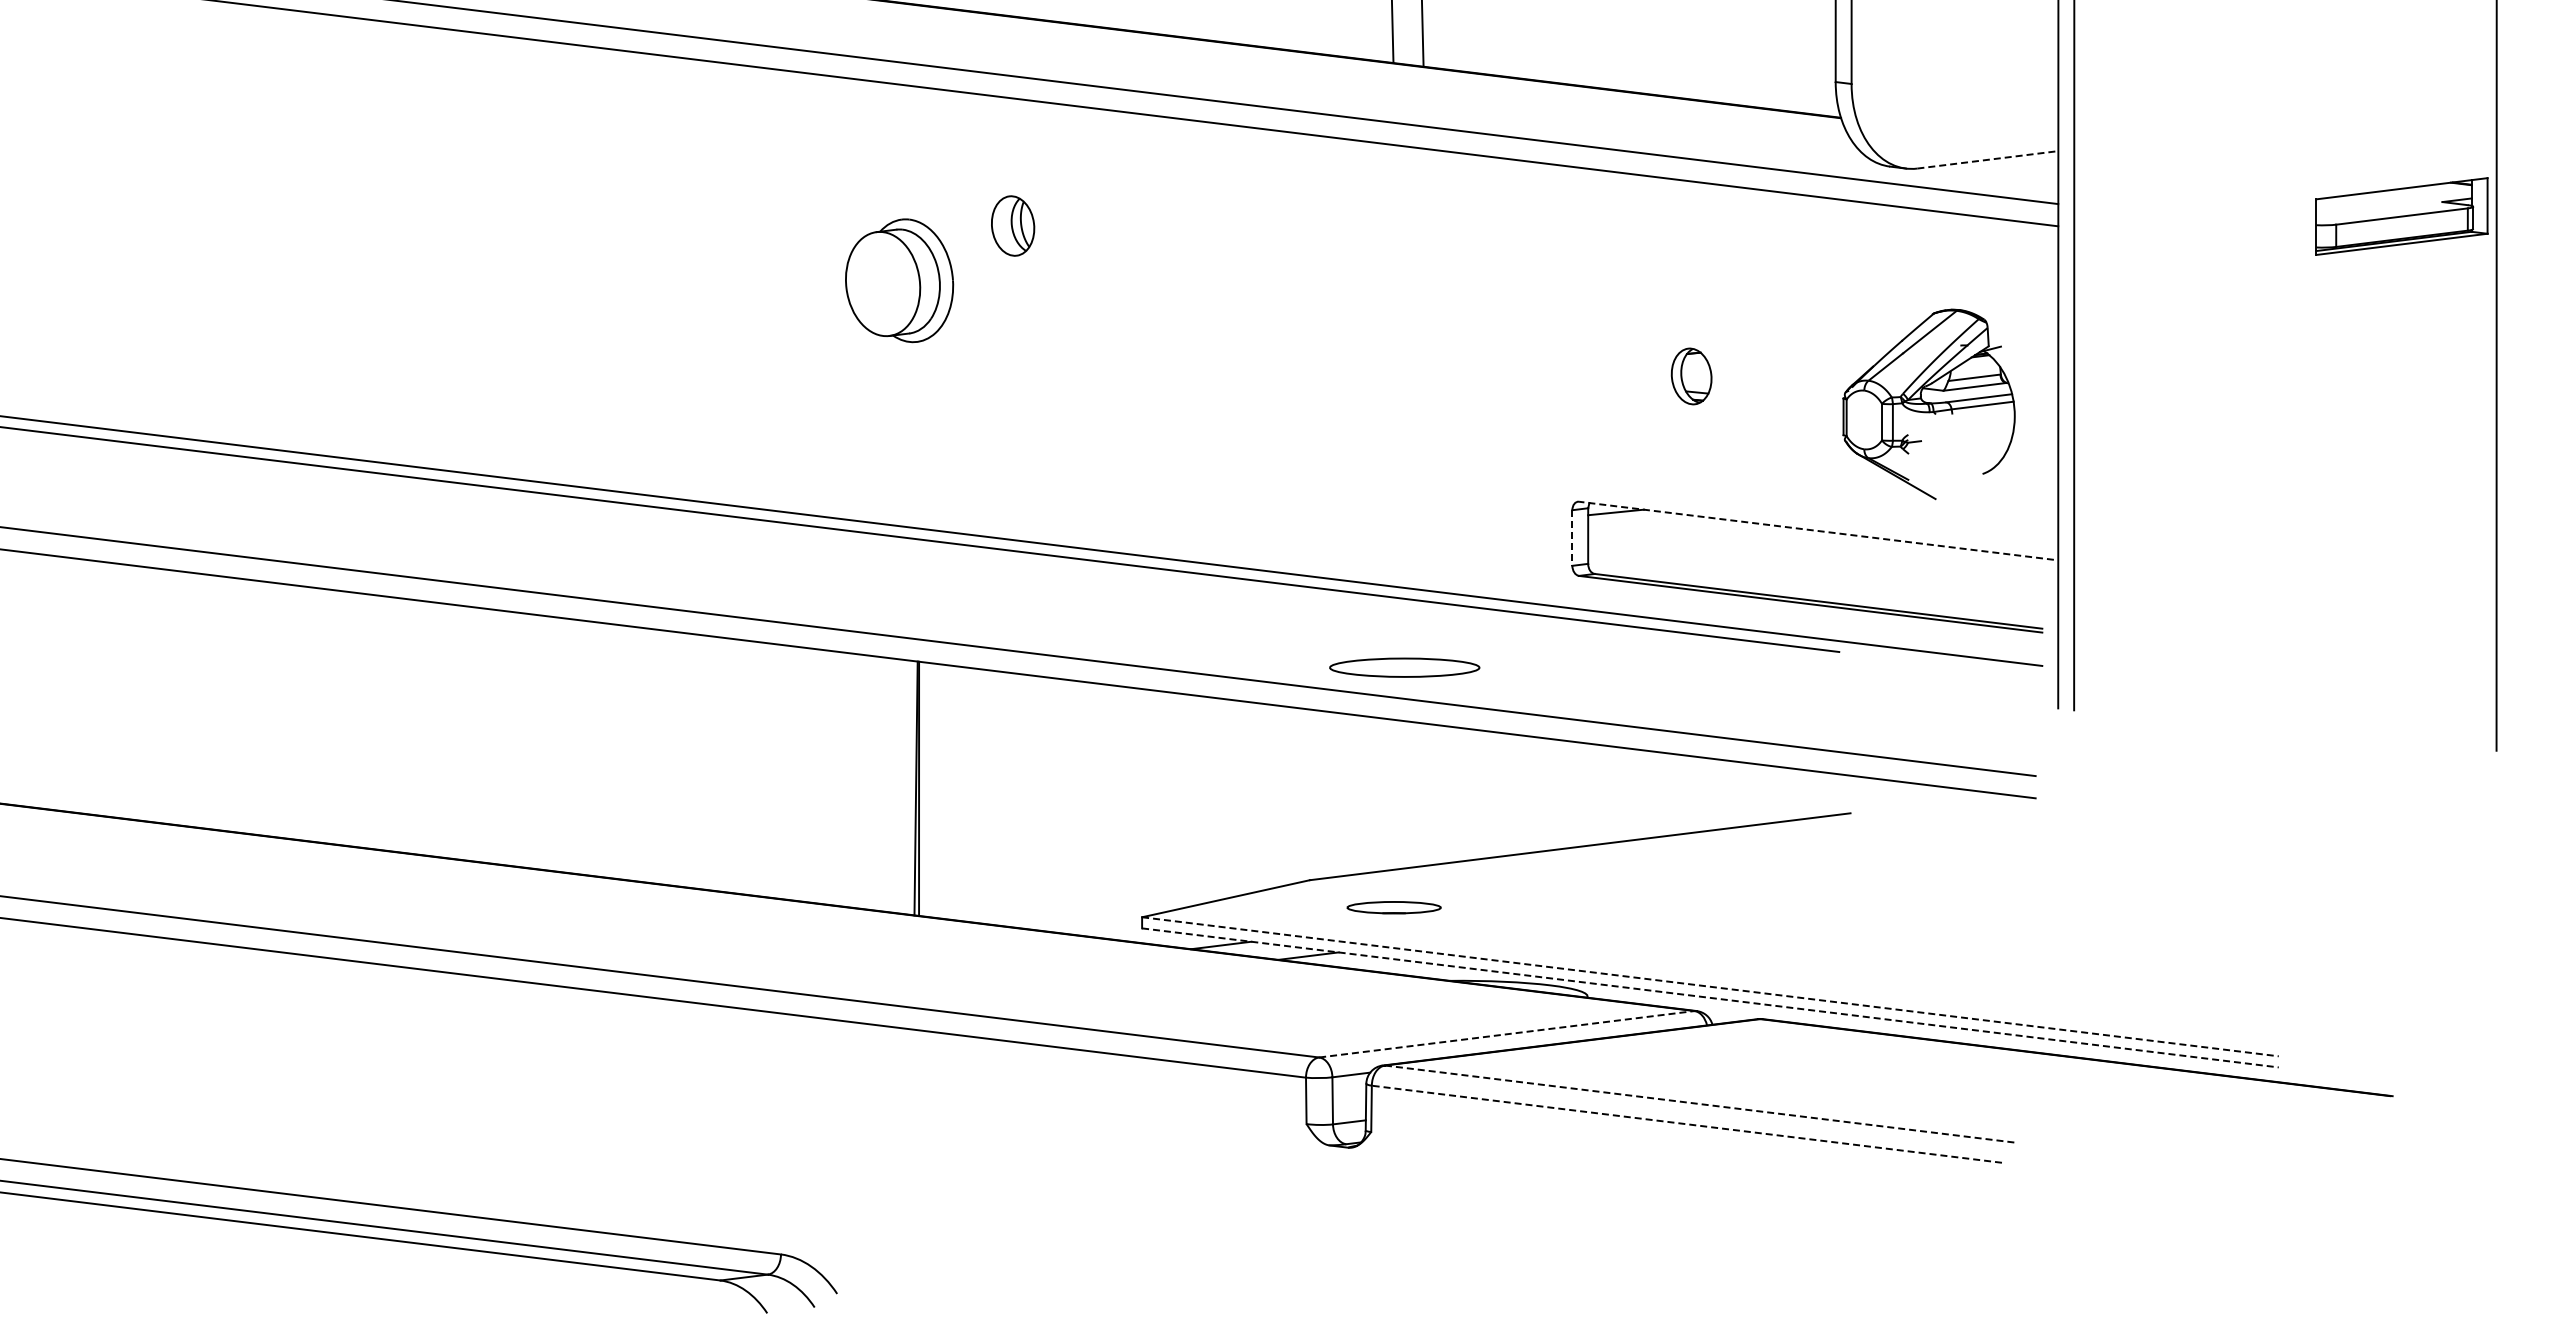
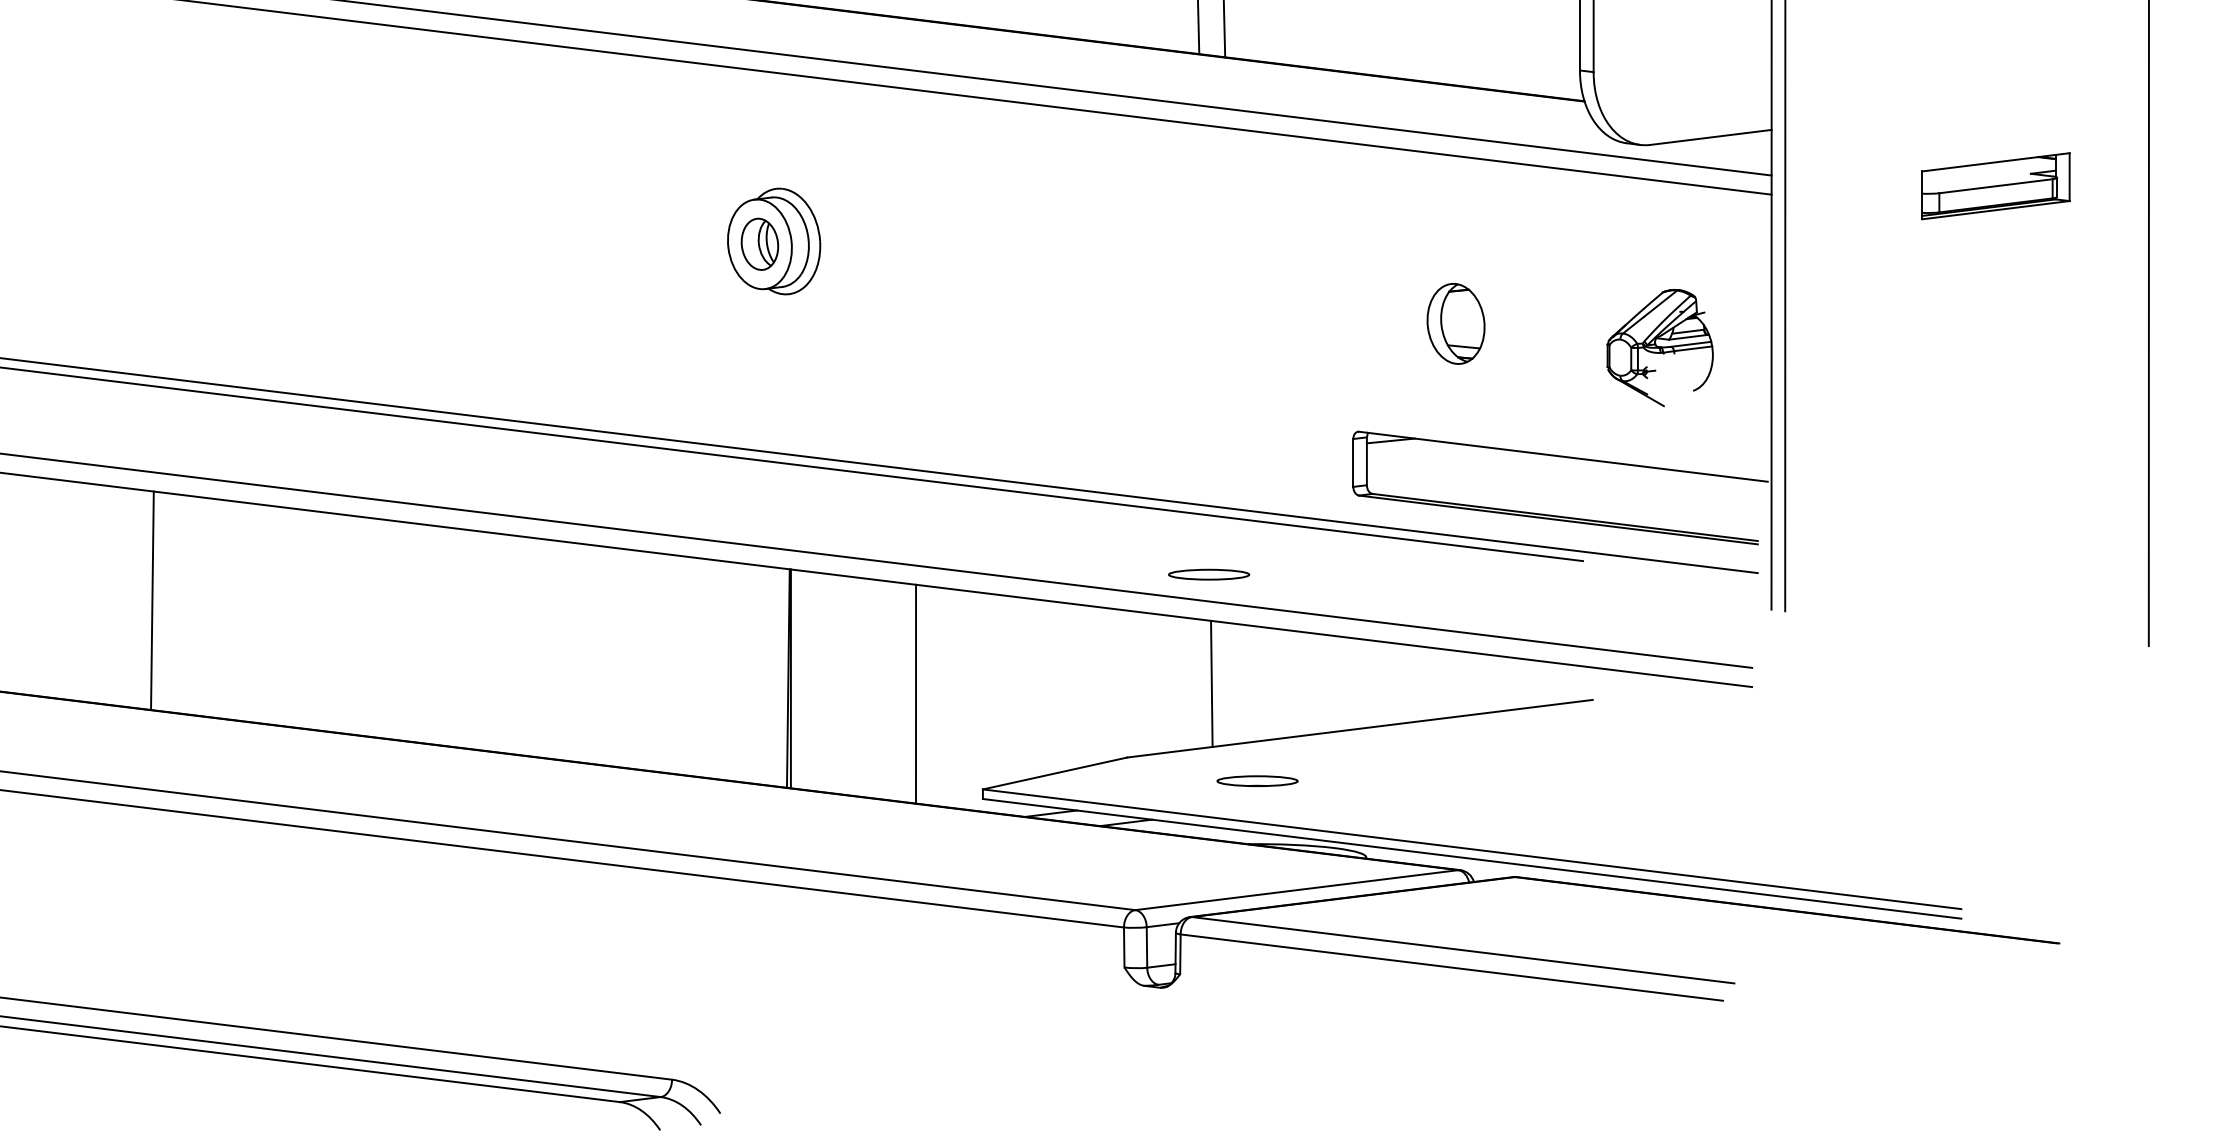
line: (1988, 159) -> (1711, 137), dashed -> solid
part: (2401, 216) -> (1995, 186), moved
part: (1013, 225) -> (760, 243), moved
part: (1691, 376) -> (1455, 323), size x1.67
part: (1928, 404) -> (1659, 348), size x0.71
line: (1815, 530) -> (1562, 456), dashed -> solid
line: (1572, 538) -> (1353, 463), dashed -> solid
part: (1404, 667) -> (1208, 574), size x0.62
line: (176, 697) -> (151, 600), added
line: (1407, 794) -> (1211, 683), added
line: (1064, 806) -> (916, 694), added
part: (1393, 907) -> (1256, 781), moved
line: (1710, 986) -> (1472, 849), dashed -> solid
line: (1710, 997) -> (1472, 858), dashed -> solid
line: (1507, 1034) -> (1297, 890), dashed -> solid
line: (1700, 1104) -> (1463, 950), dashed -> solid
line: (1686, 1124) -> (1451, 967), dashed -> solid

